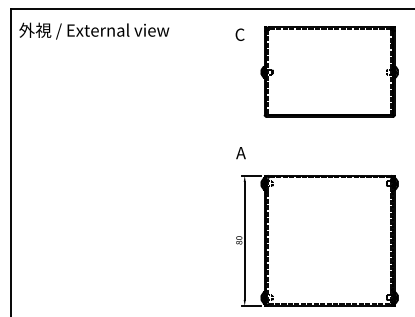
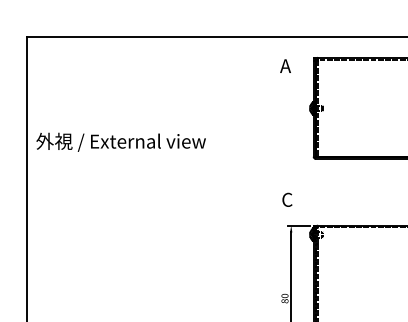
text: (94, 30) -> (121, 141), moved
text: (239, 34) -> (285, 65), C -> A
text: (240, 152) -> (286, 199), A -> C

